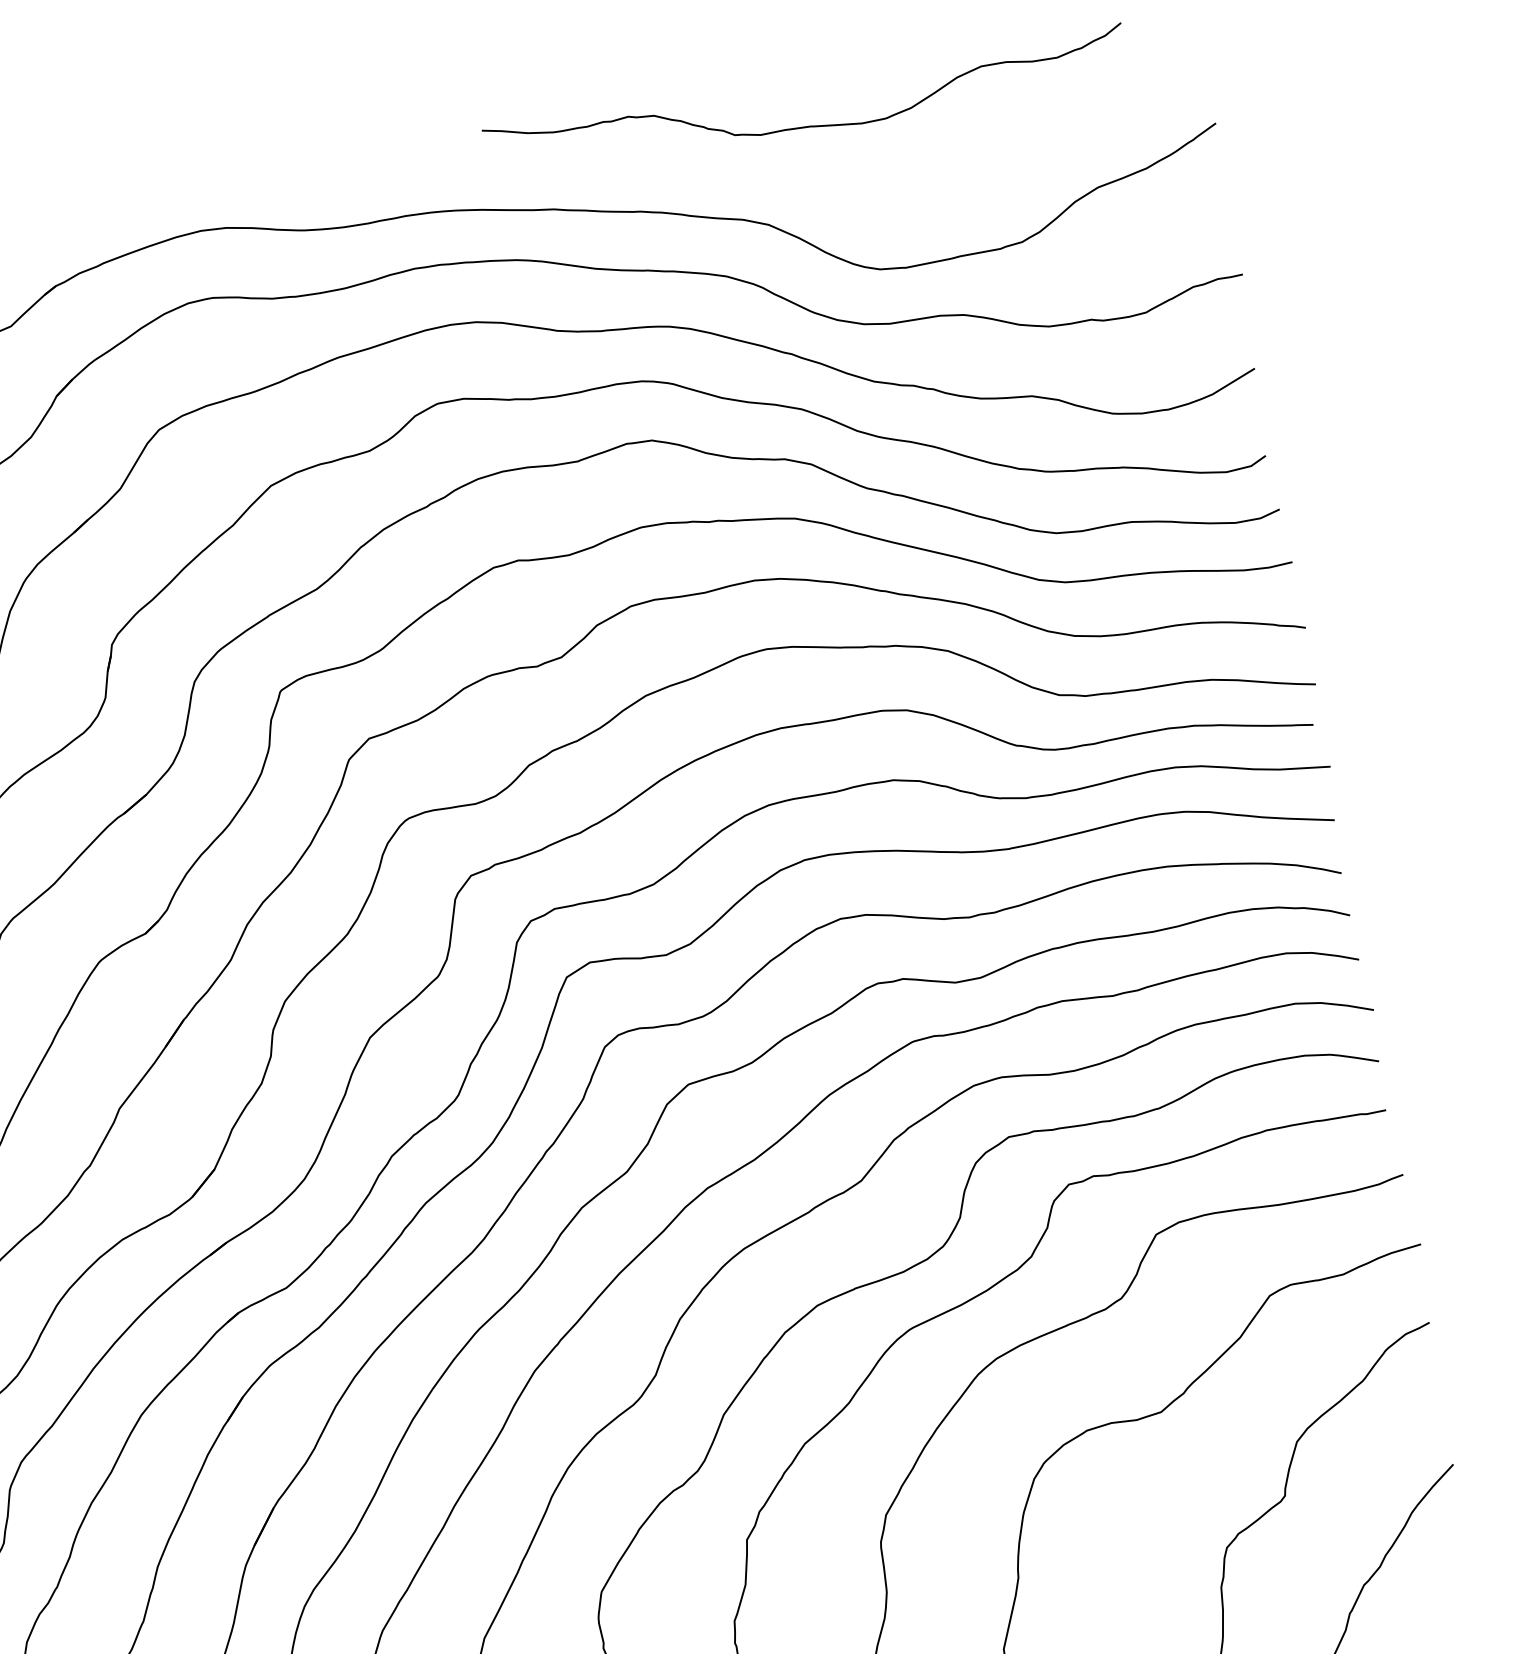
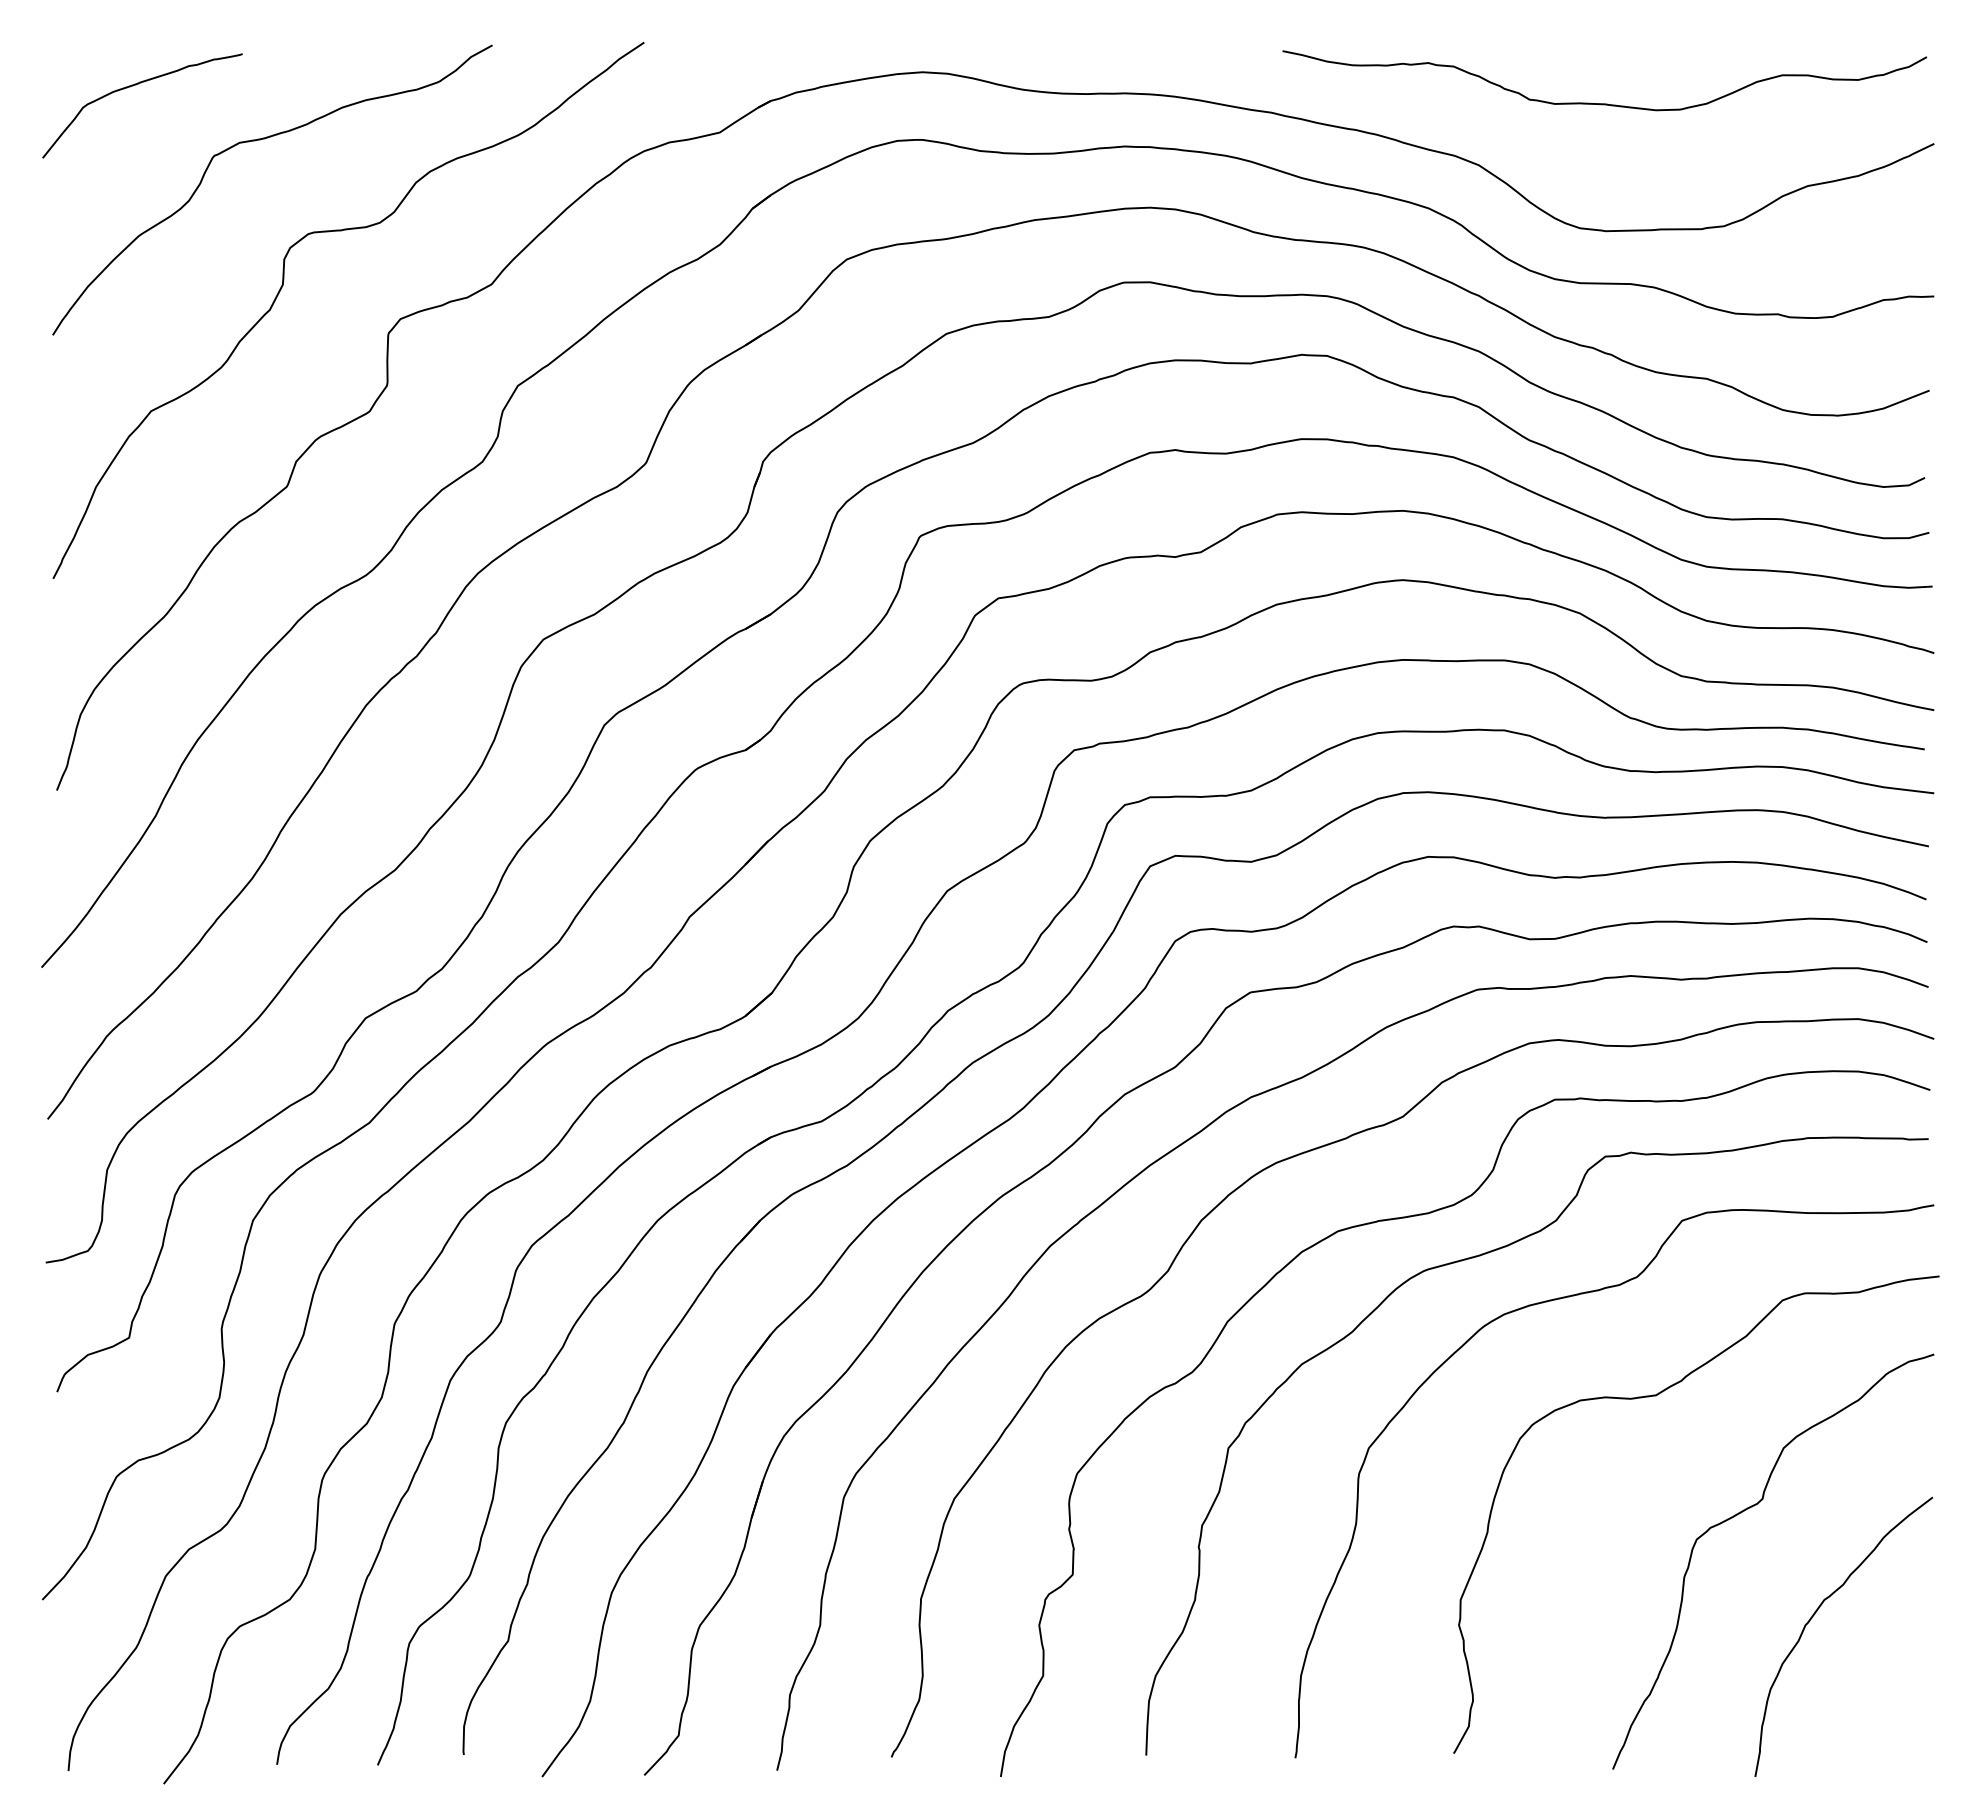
curve: (809, 125) -> (1604, 103), moved

